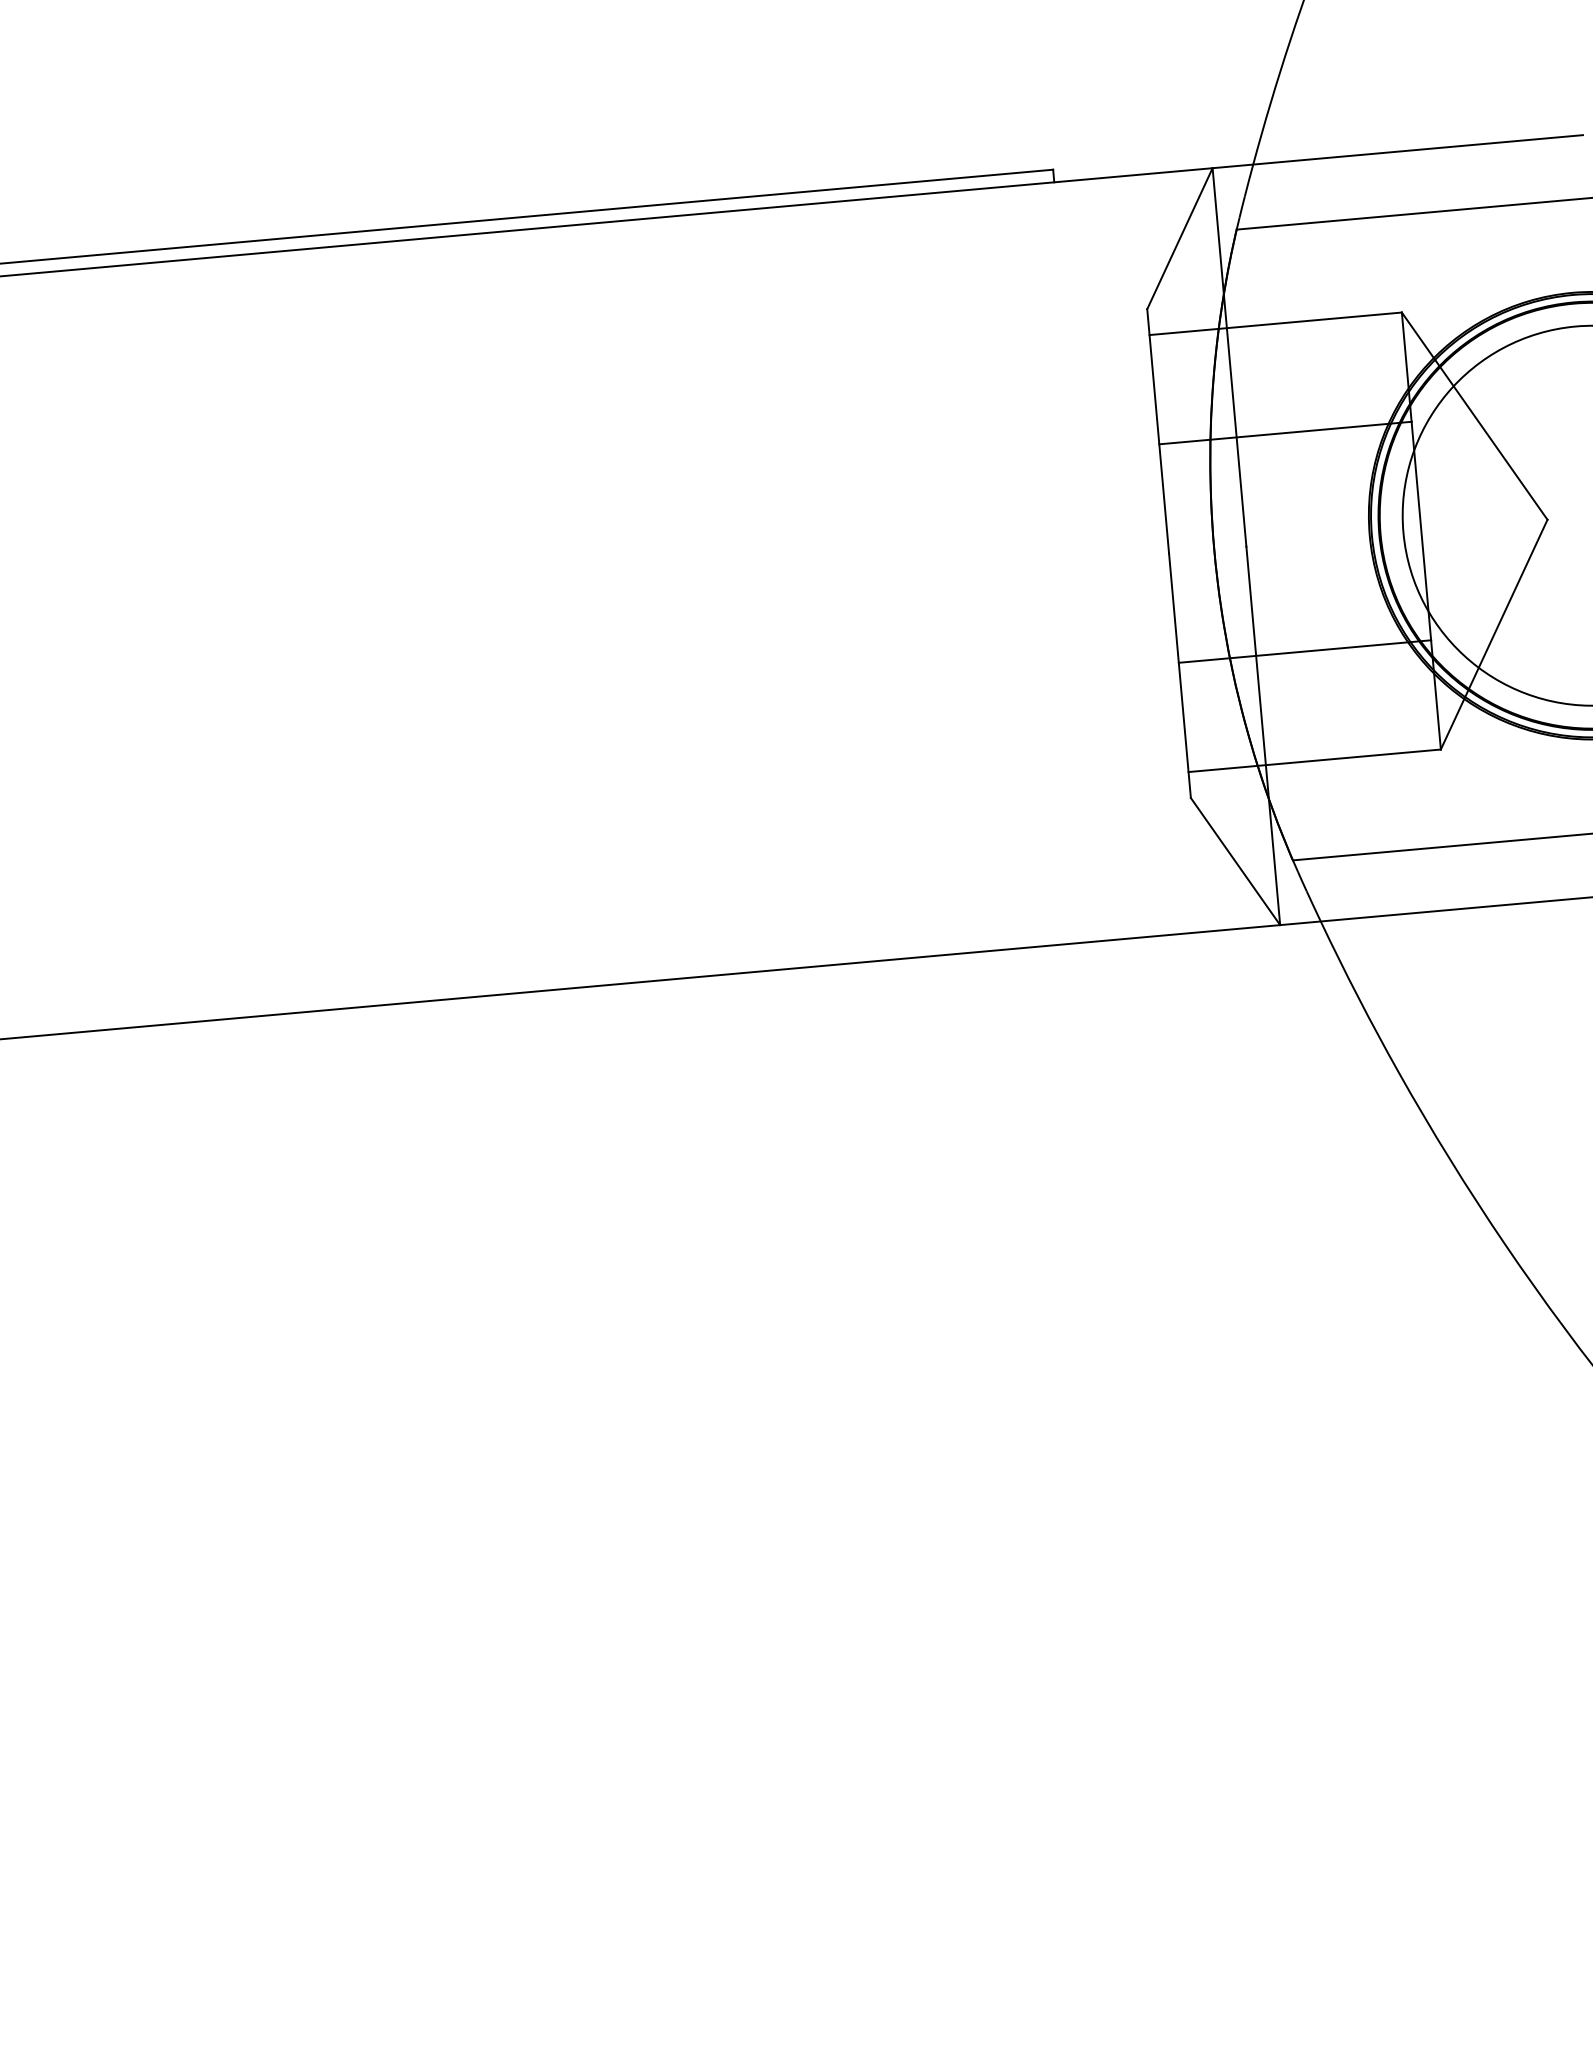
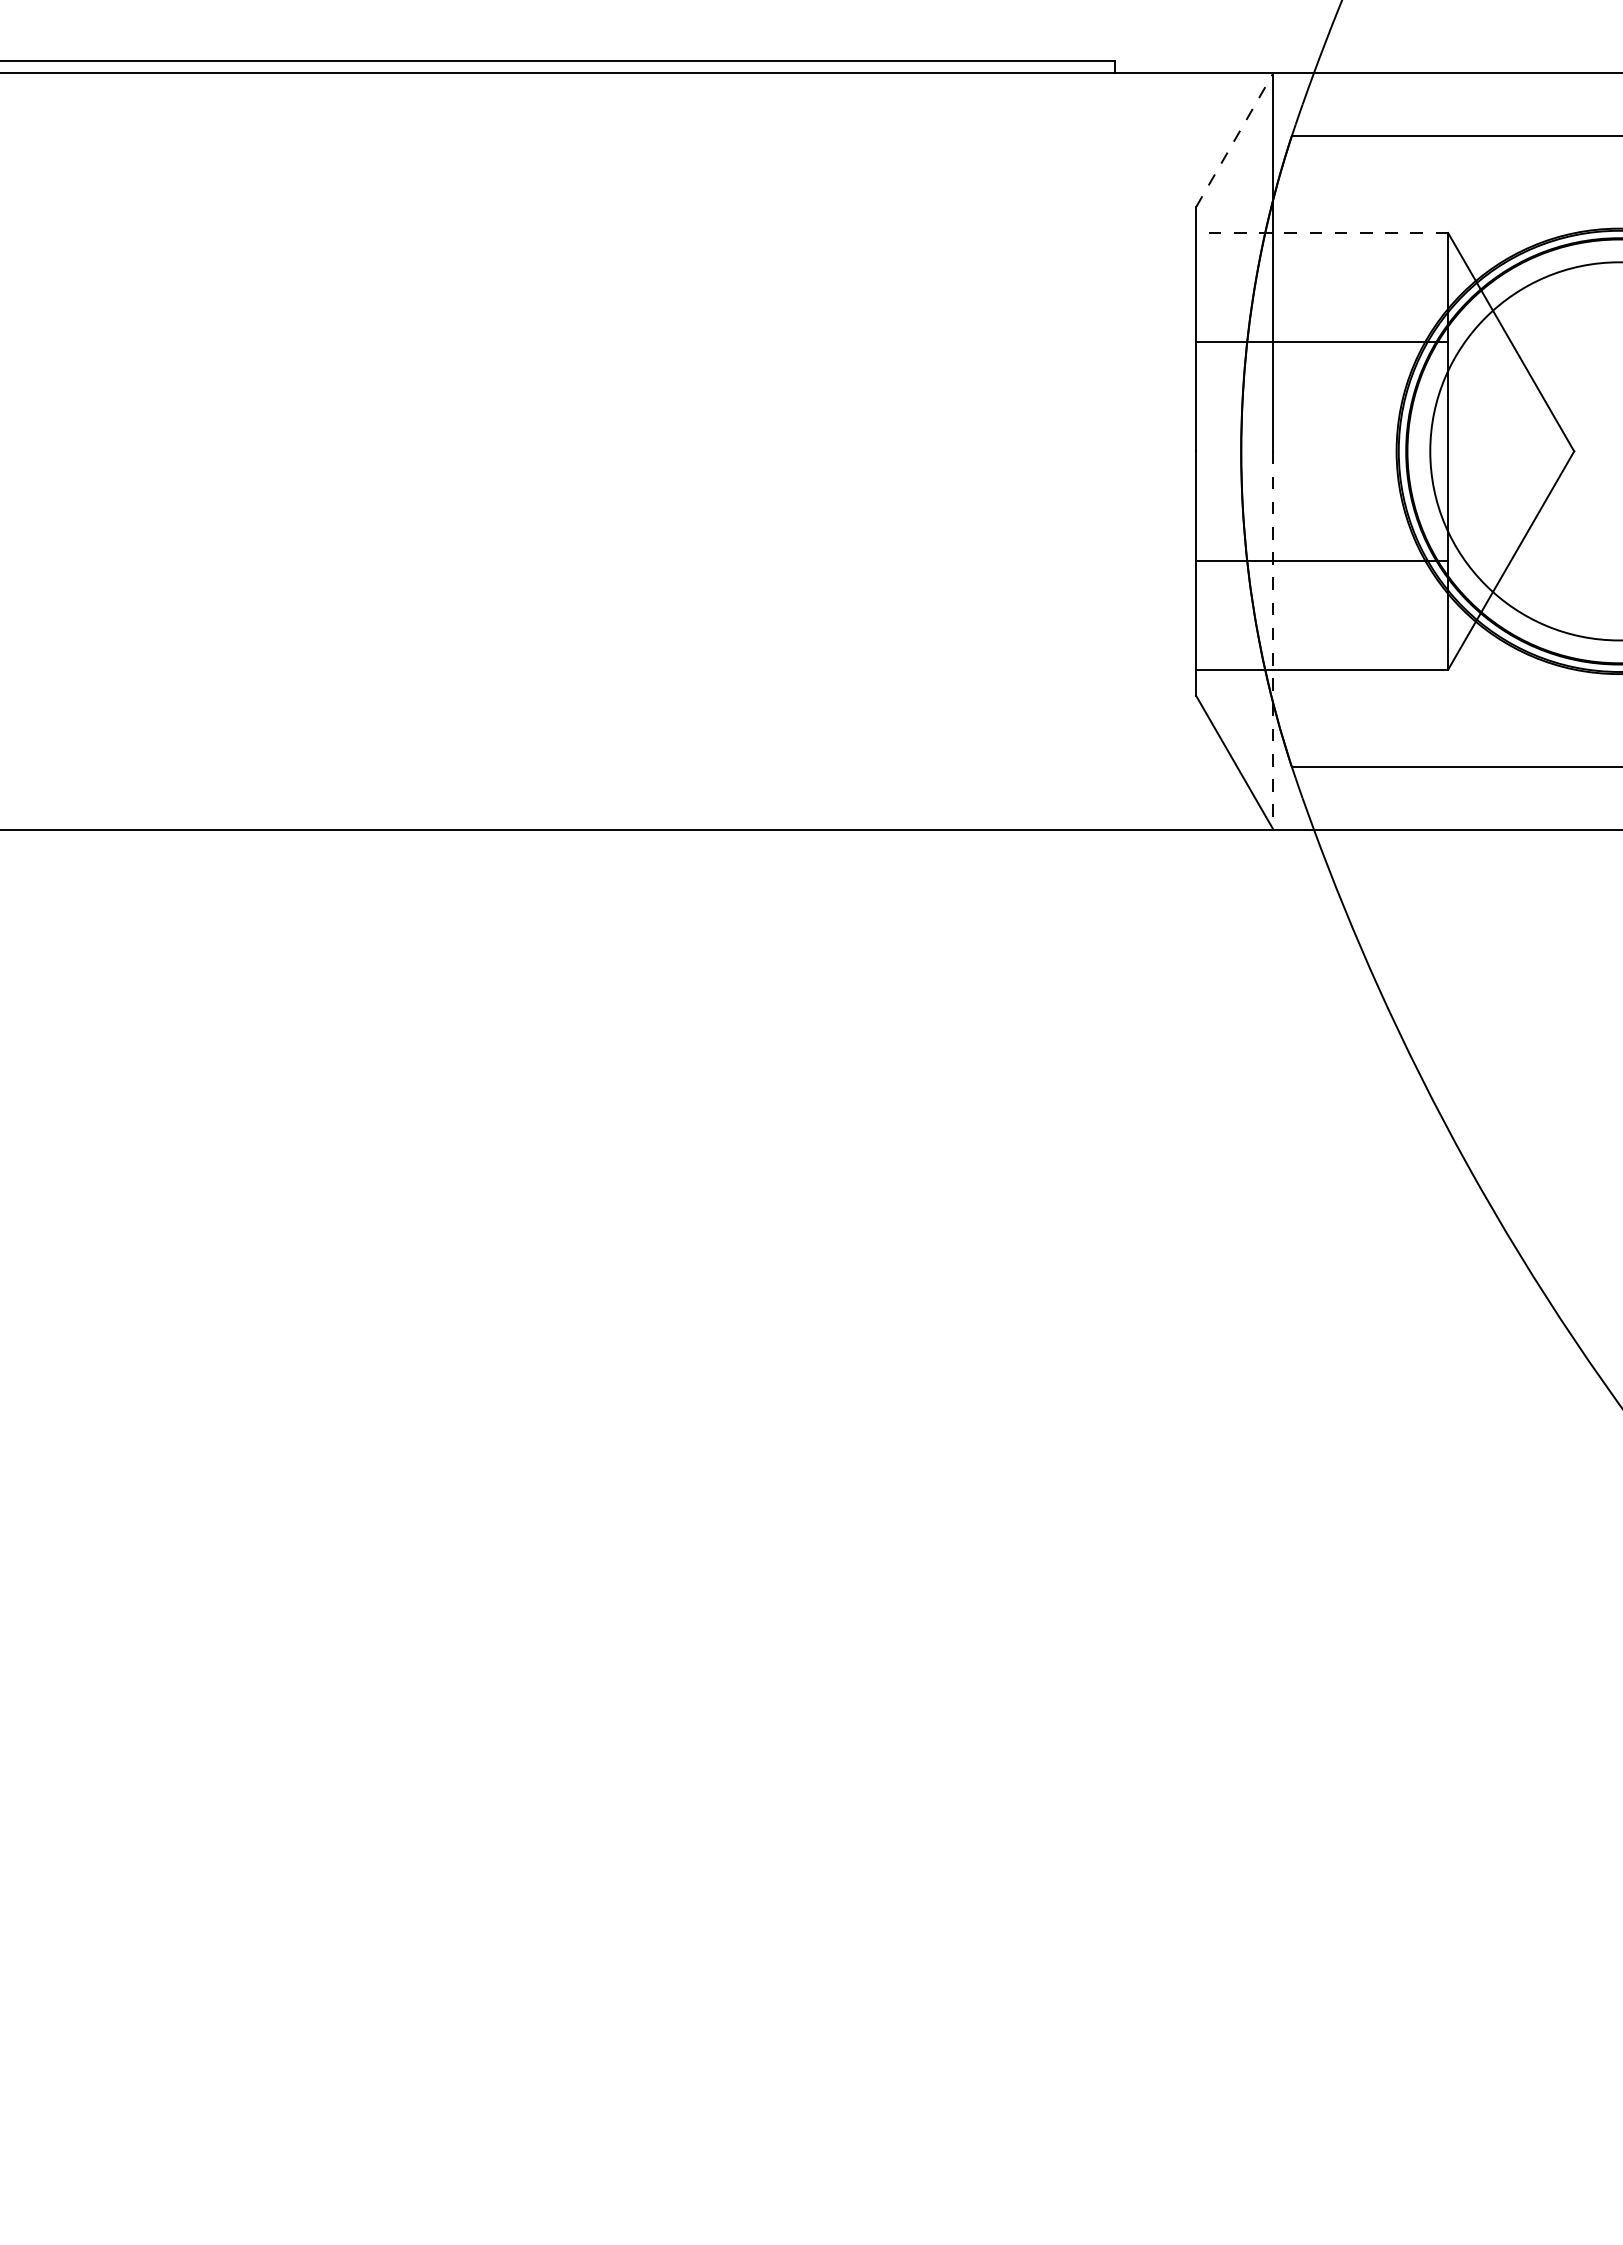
line: (1179, 237) -> (1234, 139), solid -> dashed
line: (1275, 324) -> (1321, 233), solid -> dashed
line: (1263, 735) -> (1273, 640), solid -> dashed

